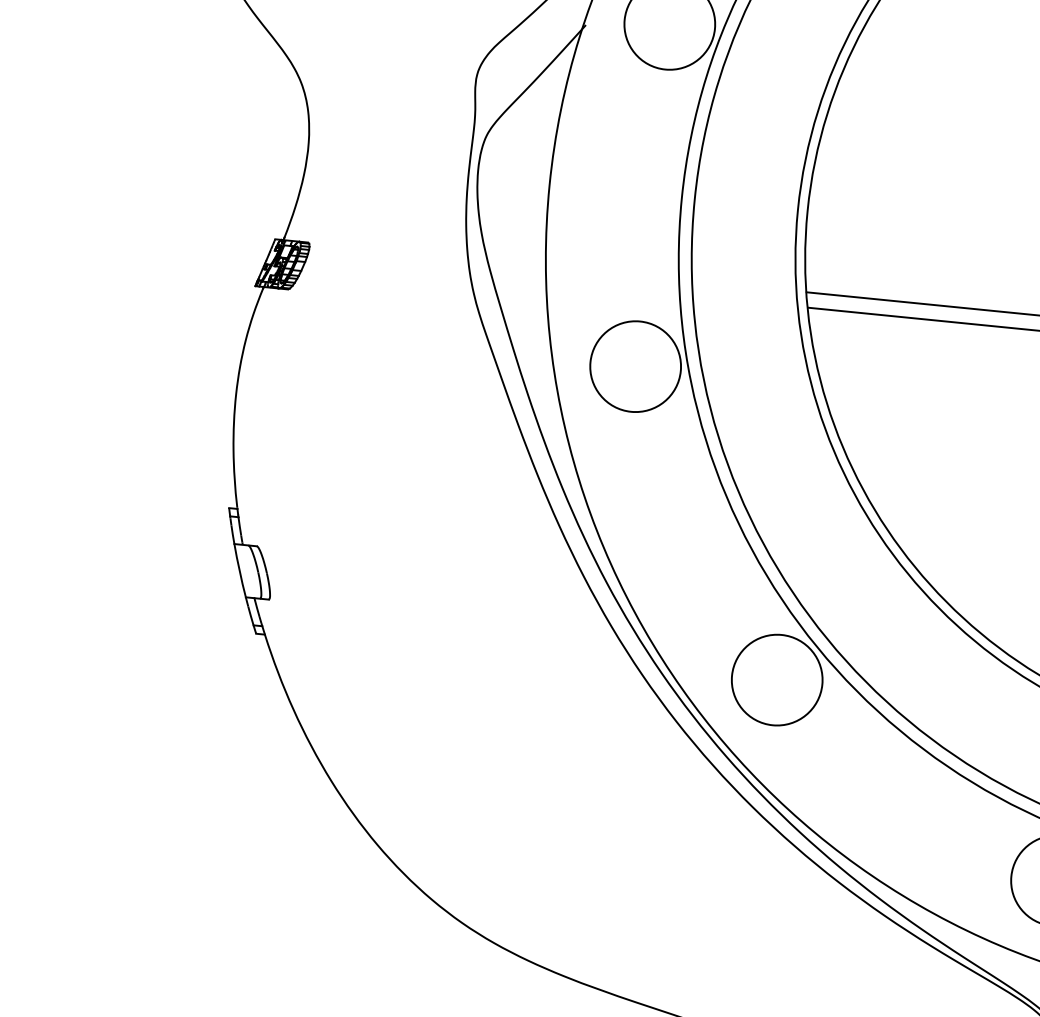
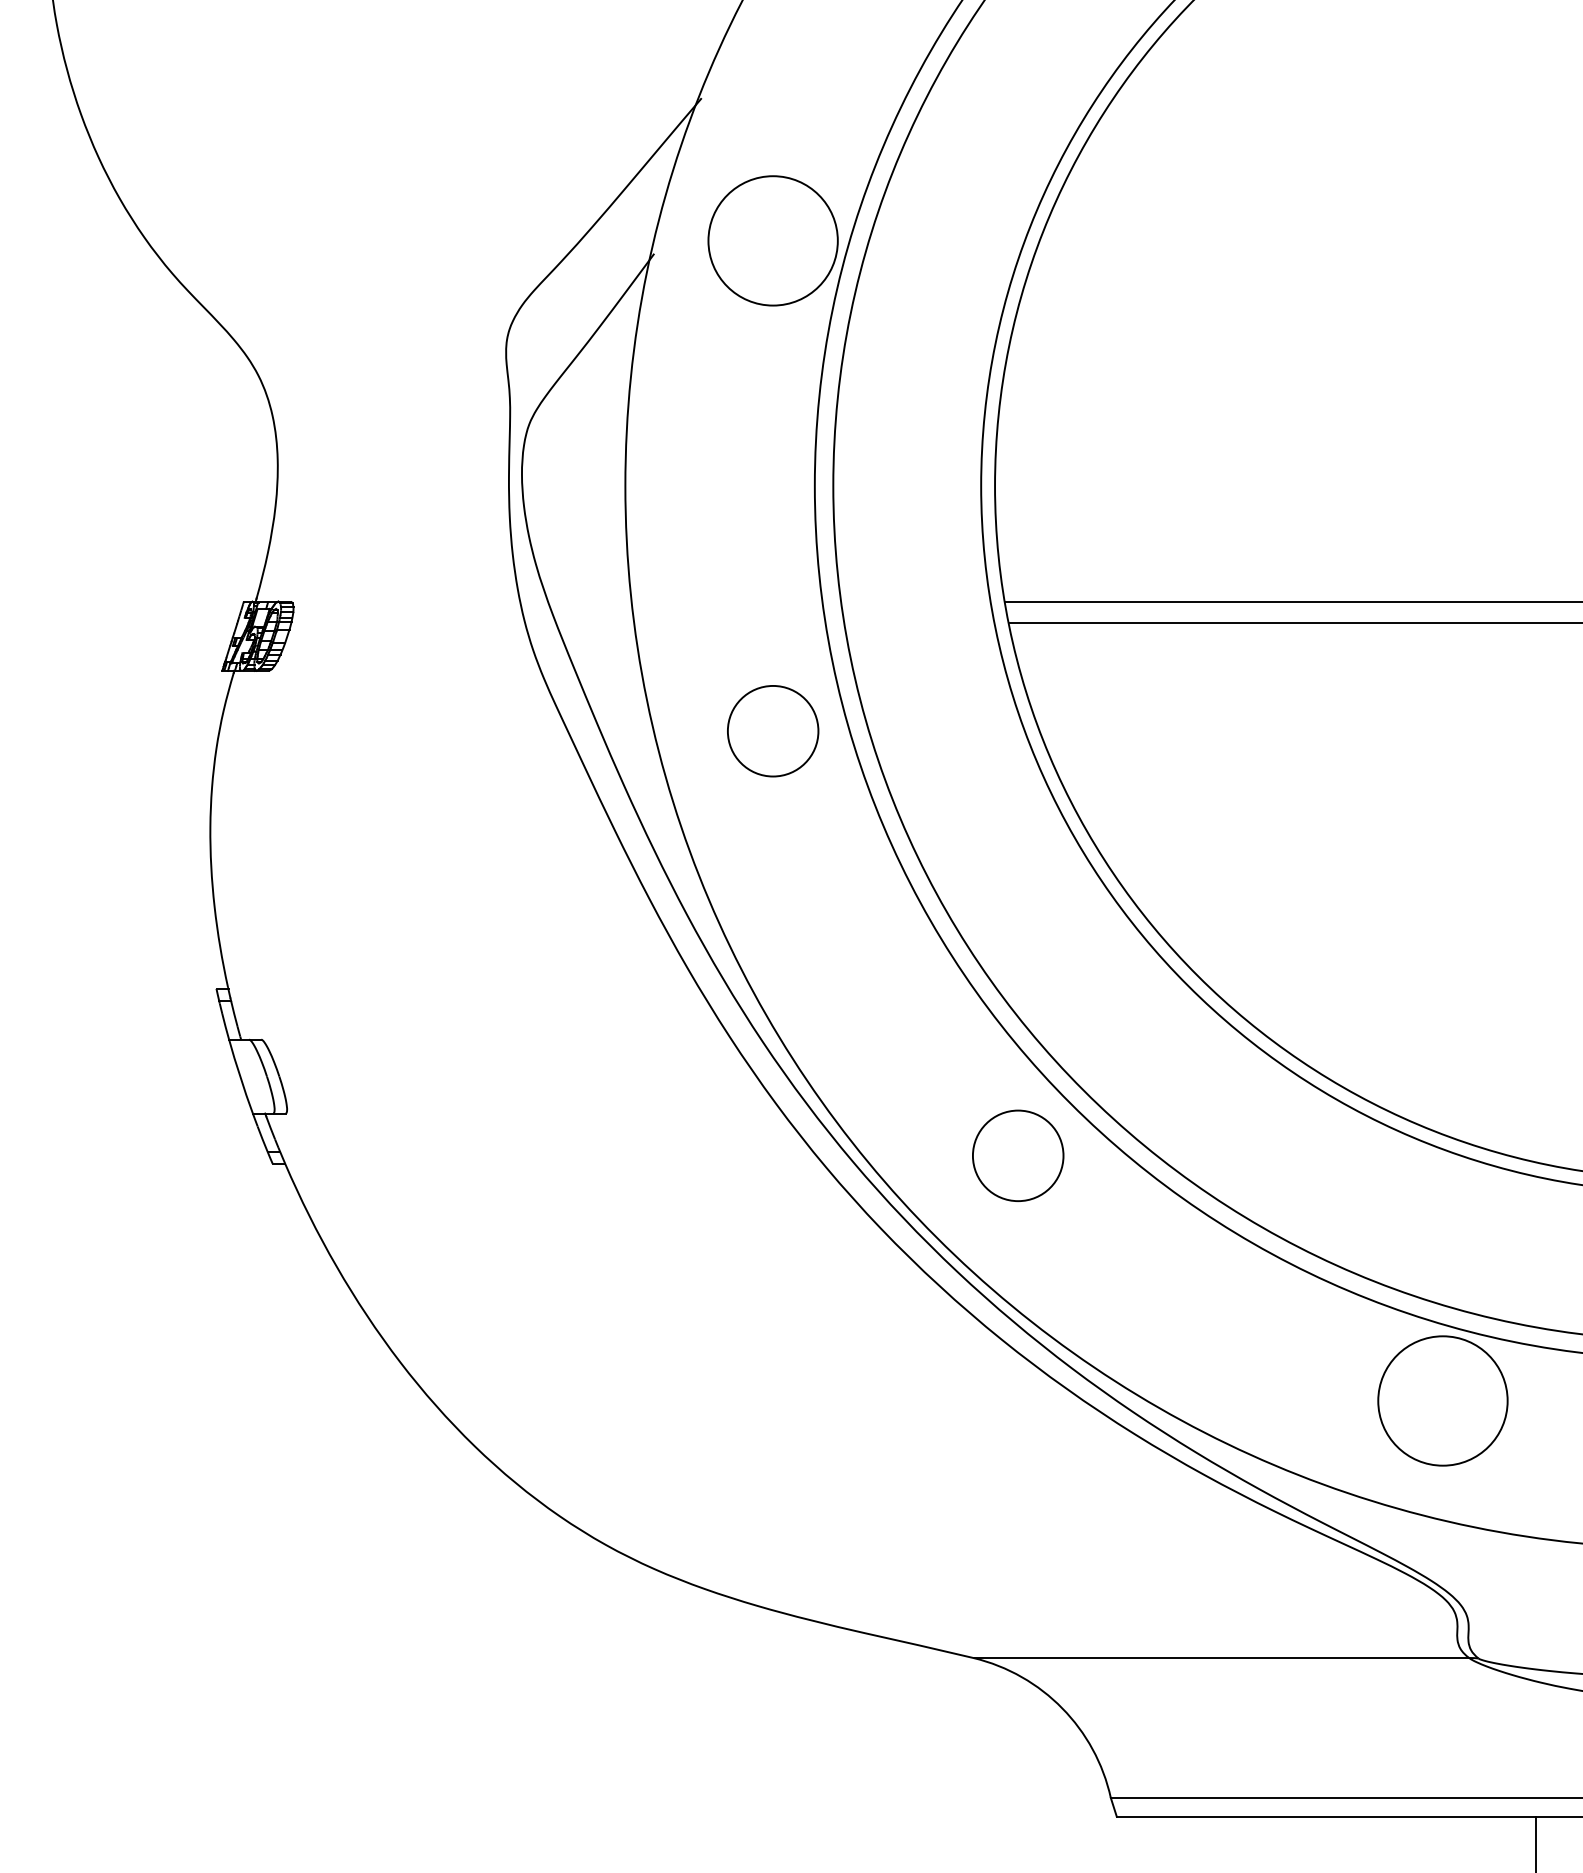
circle: (635, 366) -> (772, 730), size x0.7
circle: (776, 679) -> (1017, 1155), size x0.7

